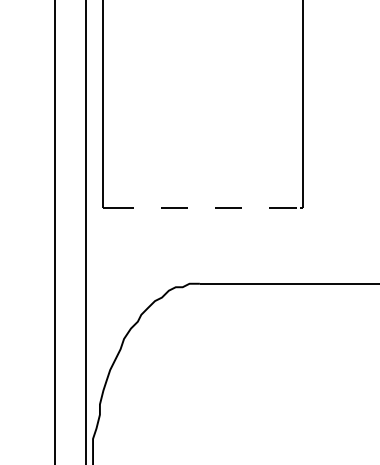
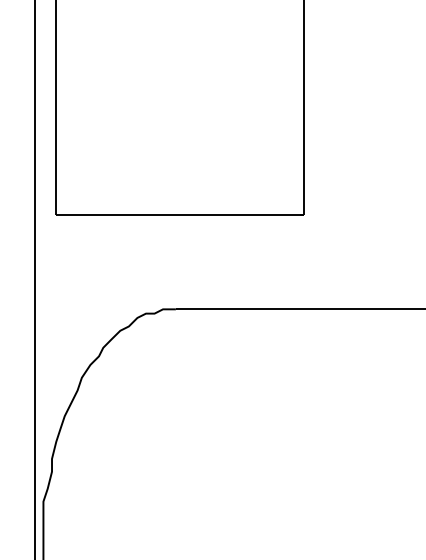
line: (205, 207) -> (182, 214), dashed -> solid

